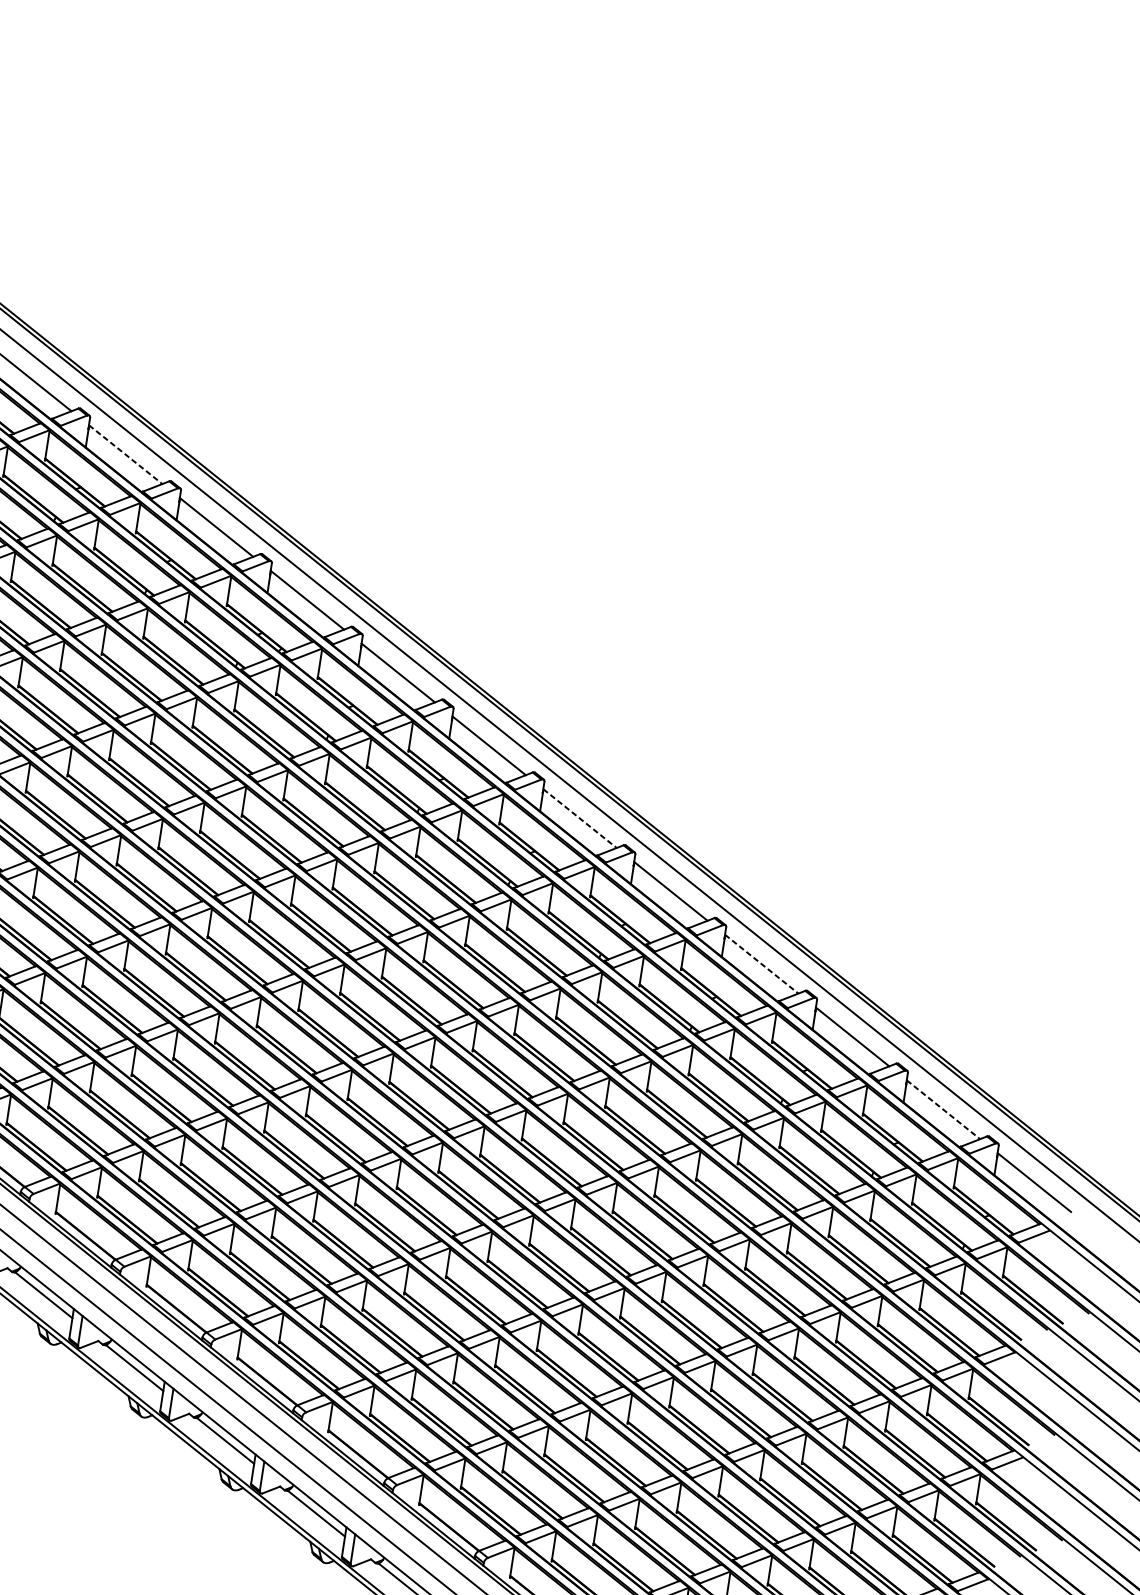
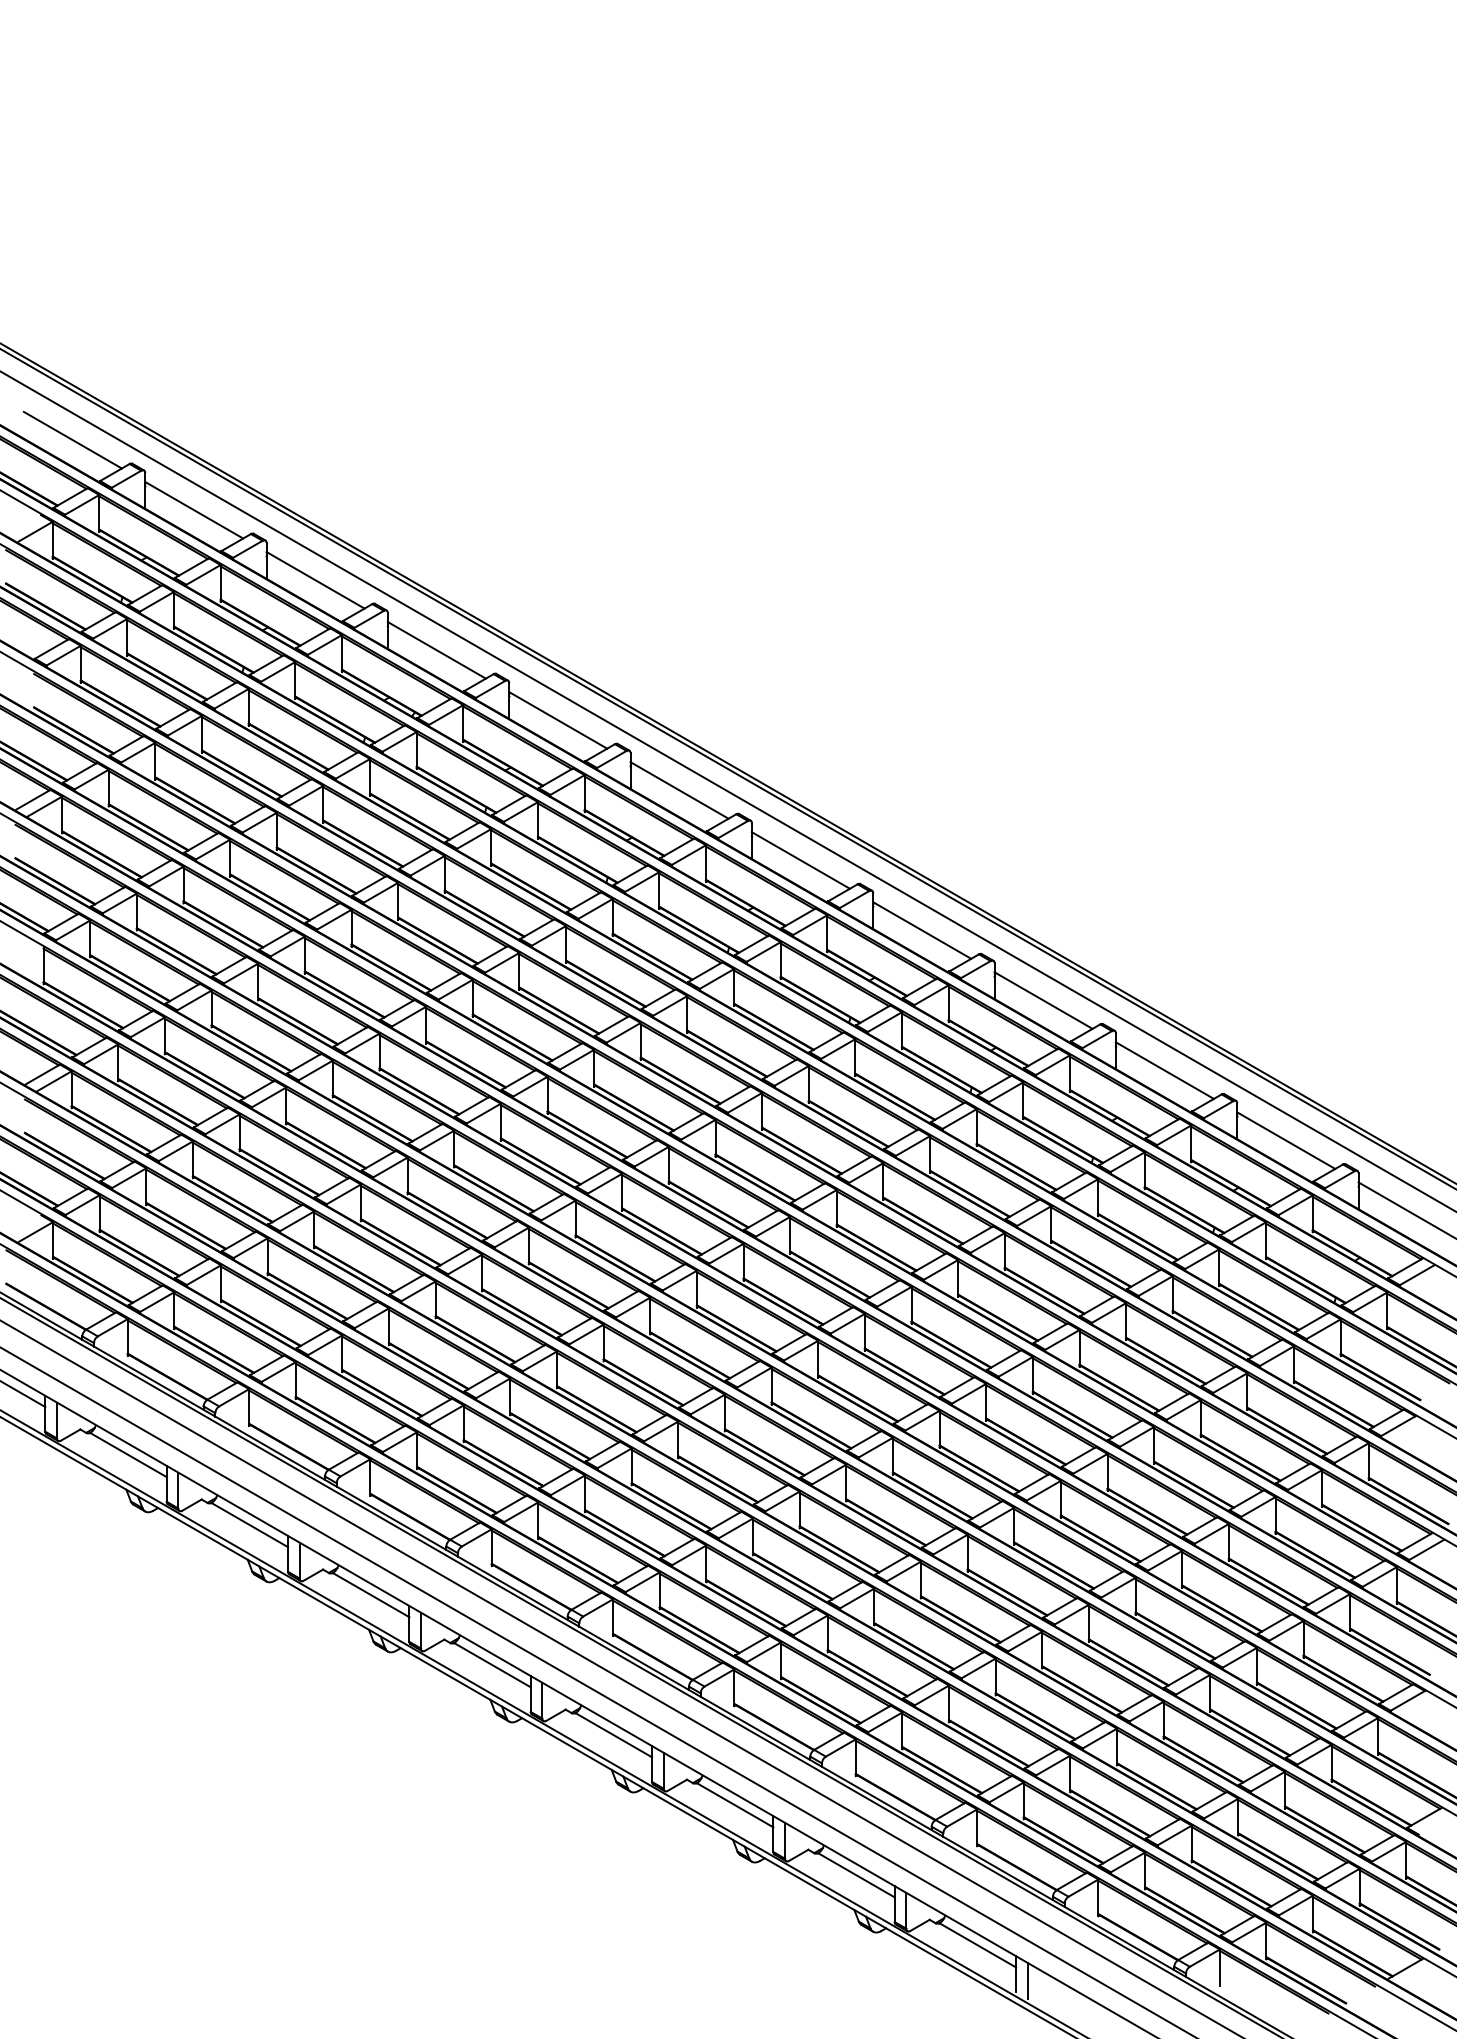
line: (125, 454) -> (194, 510), dashed -> solid
line: (579, 818) -> (800, 860), dashed -> solid
line: (761, 964) -> (1043, 1000), dashed -> solid
line: (943, 1109) -> (1286, 1140), dashed -> solid

